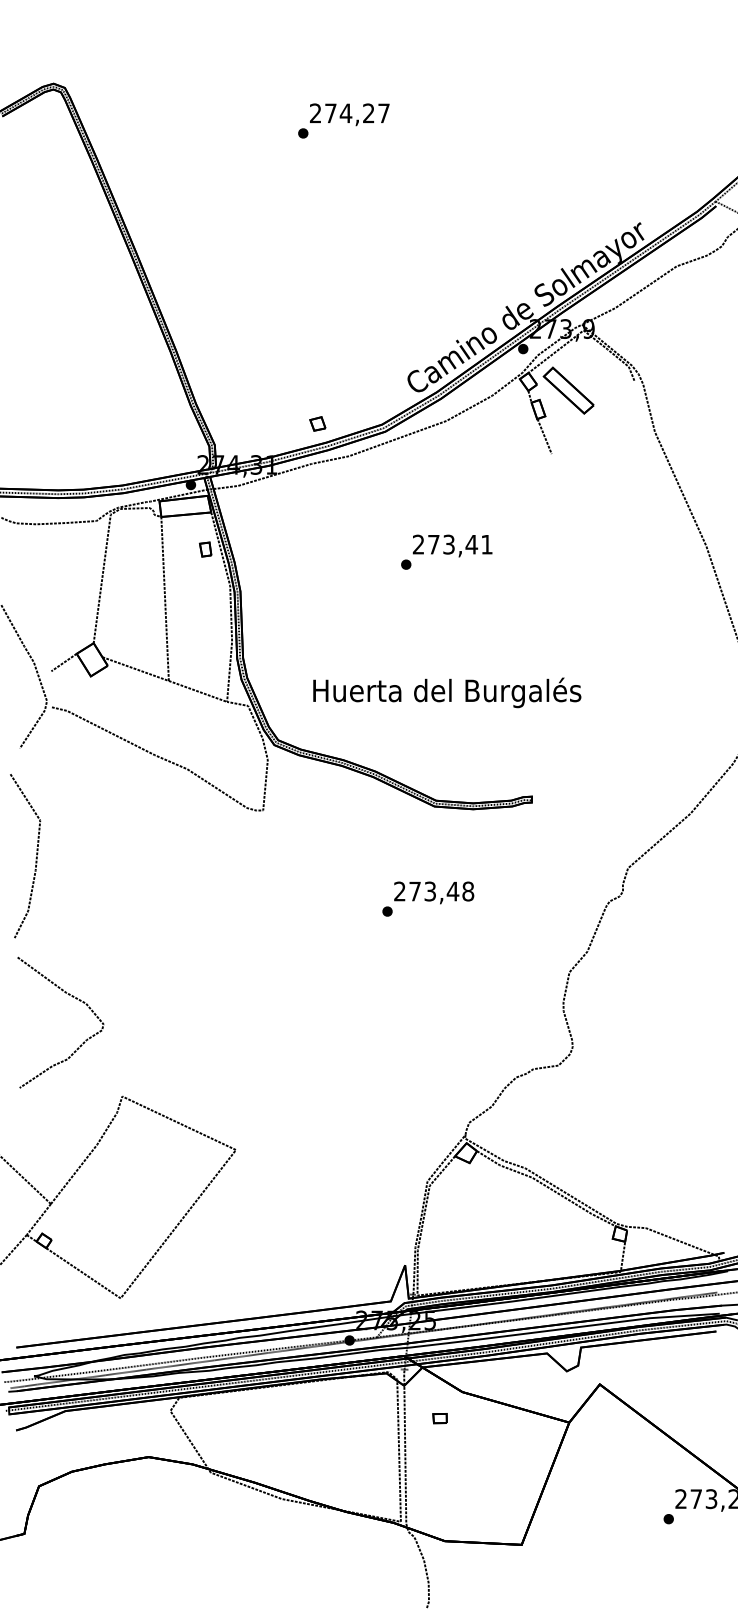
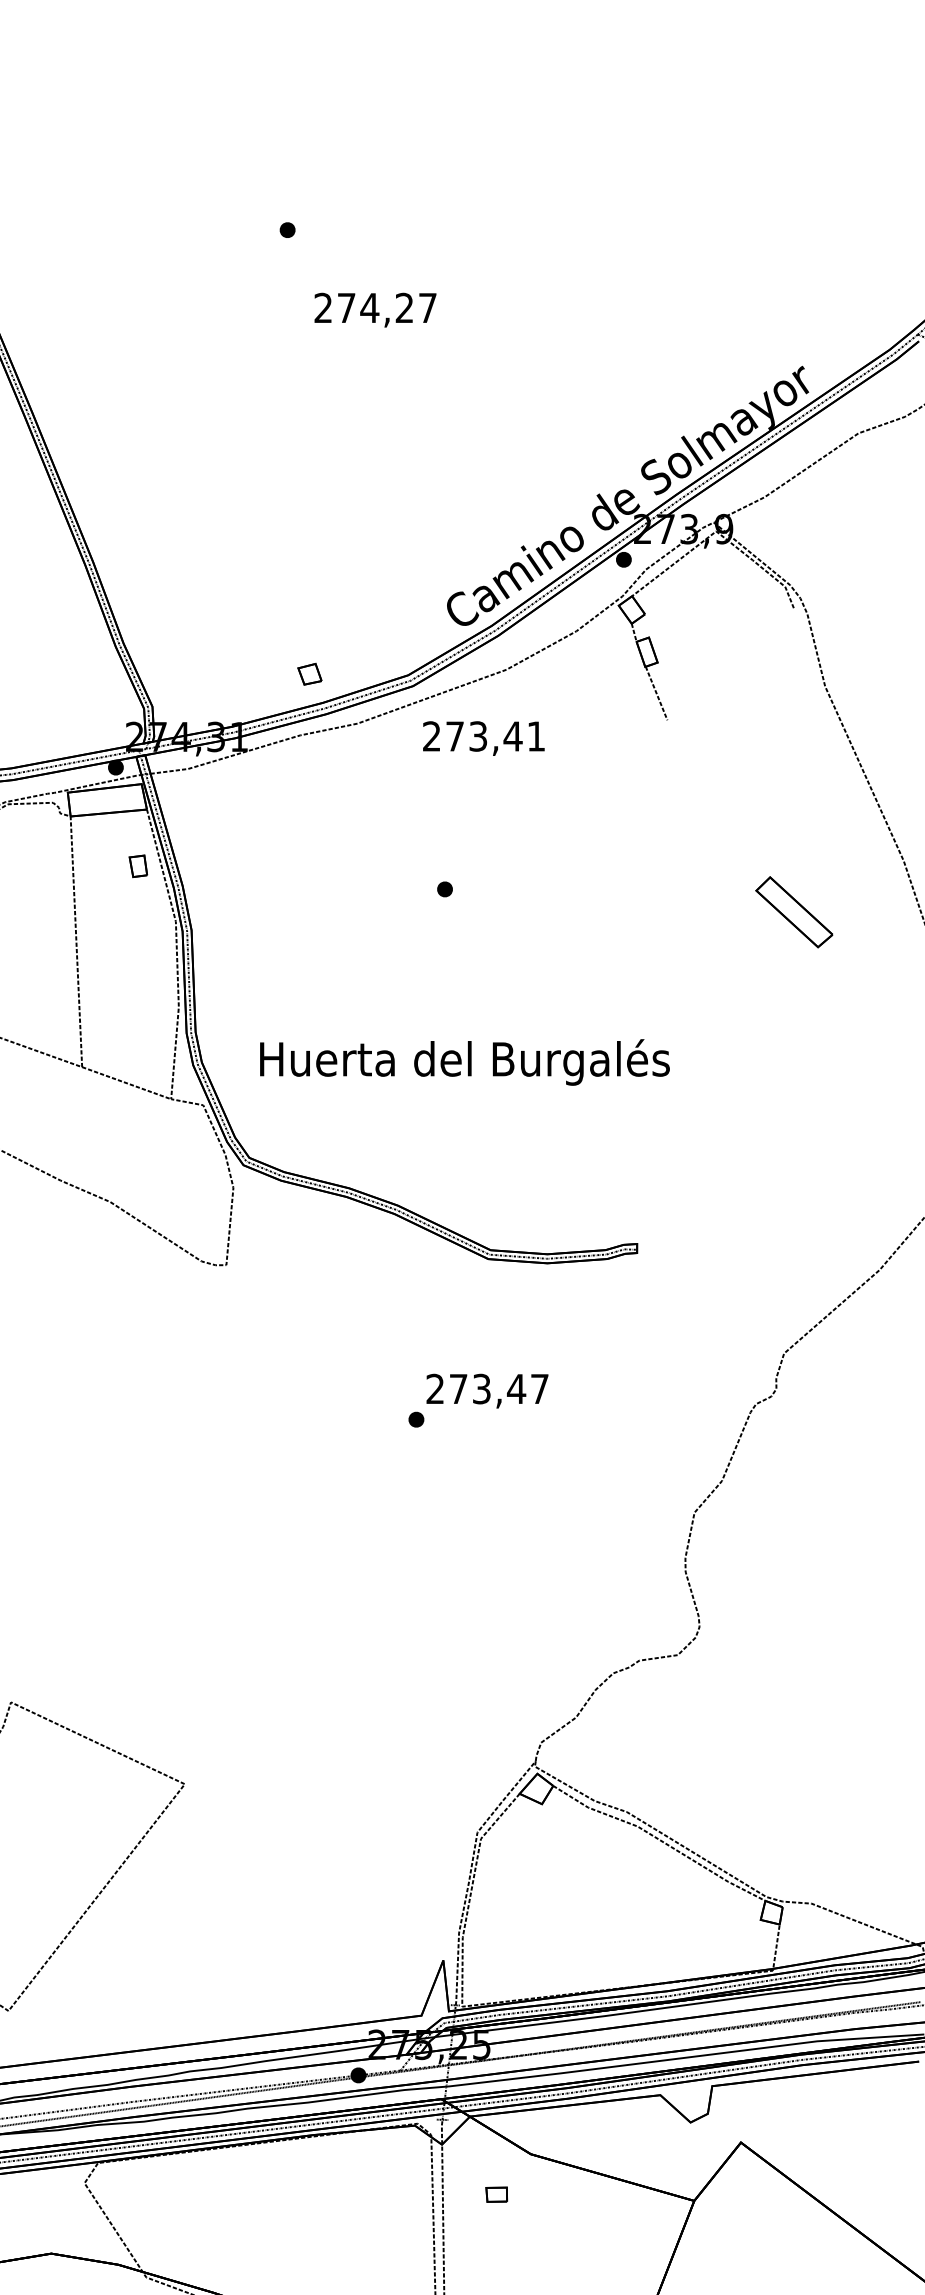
text: (349, 114) -> (375, 309), moved
part: (568, 390) -> (793, 912), moved
text: (452, 545) -> (483, 737), moved
text: (447, 692) -> (465, 1061), moved
text: (468, 891) -> (540, 1389), 273,48 -> 273,47

